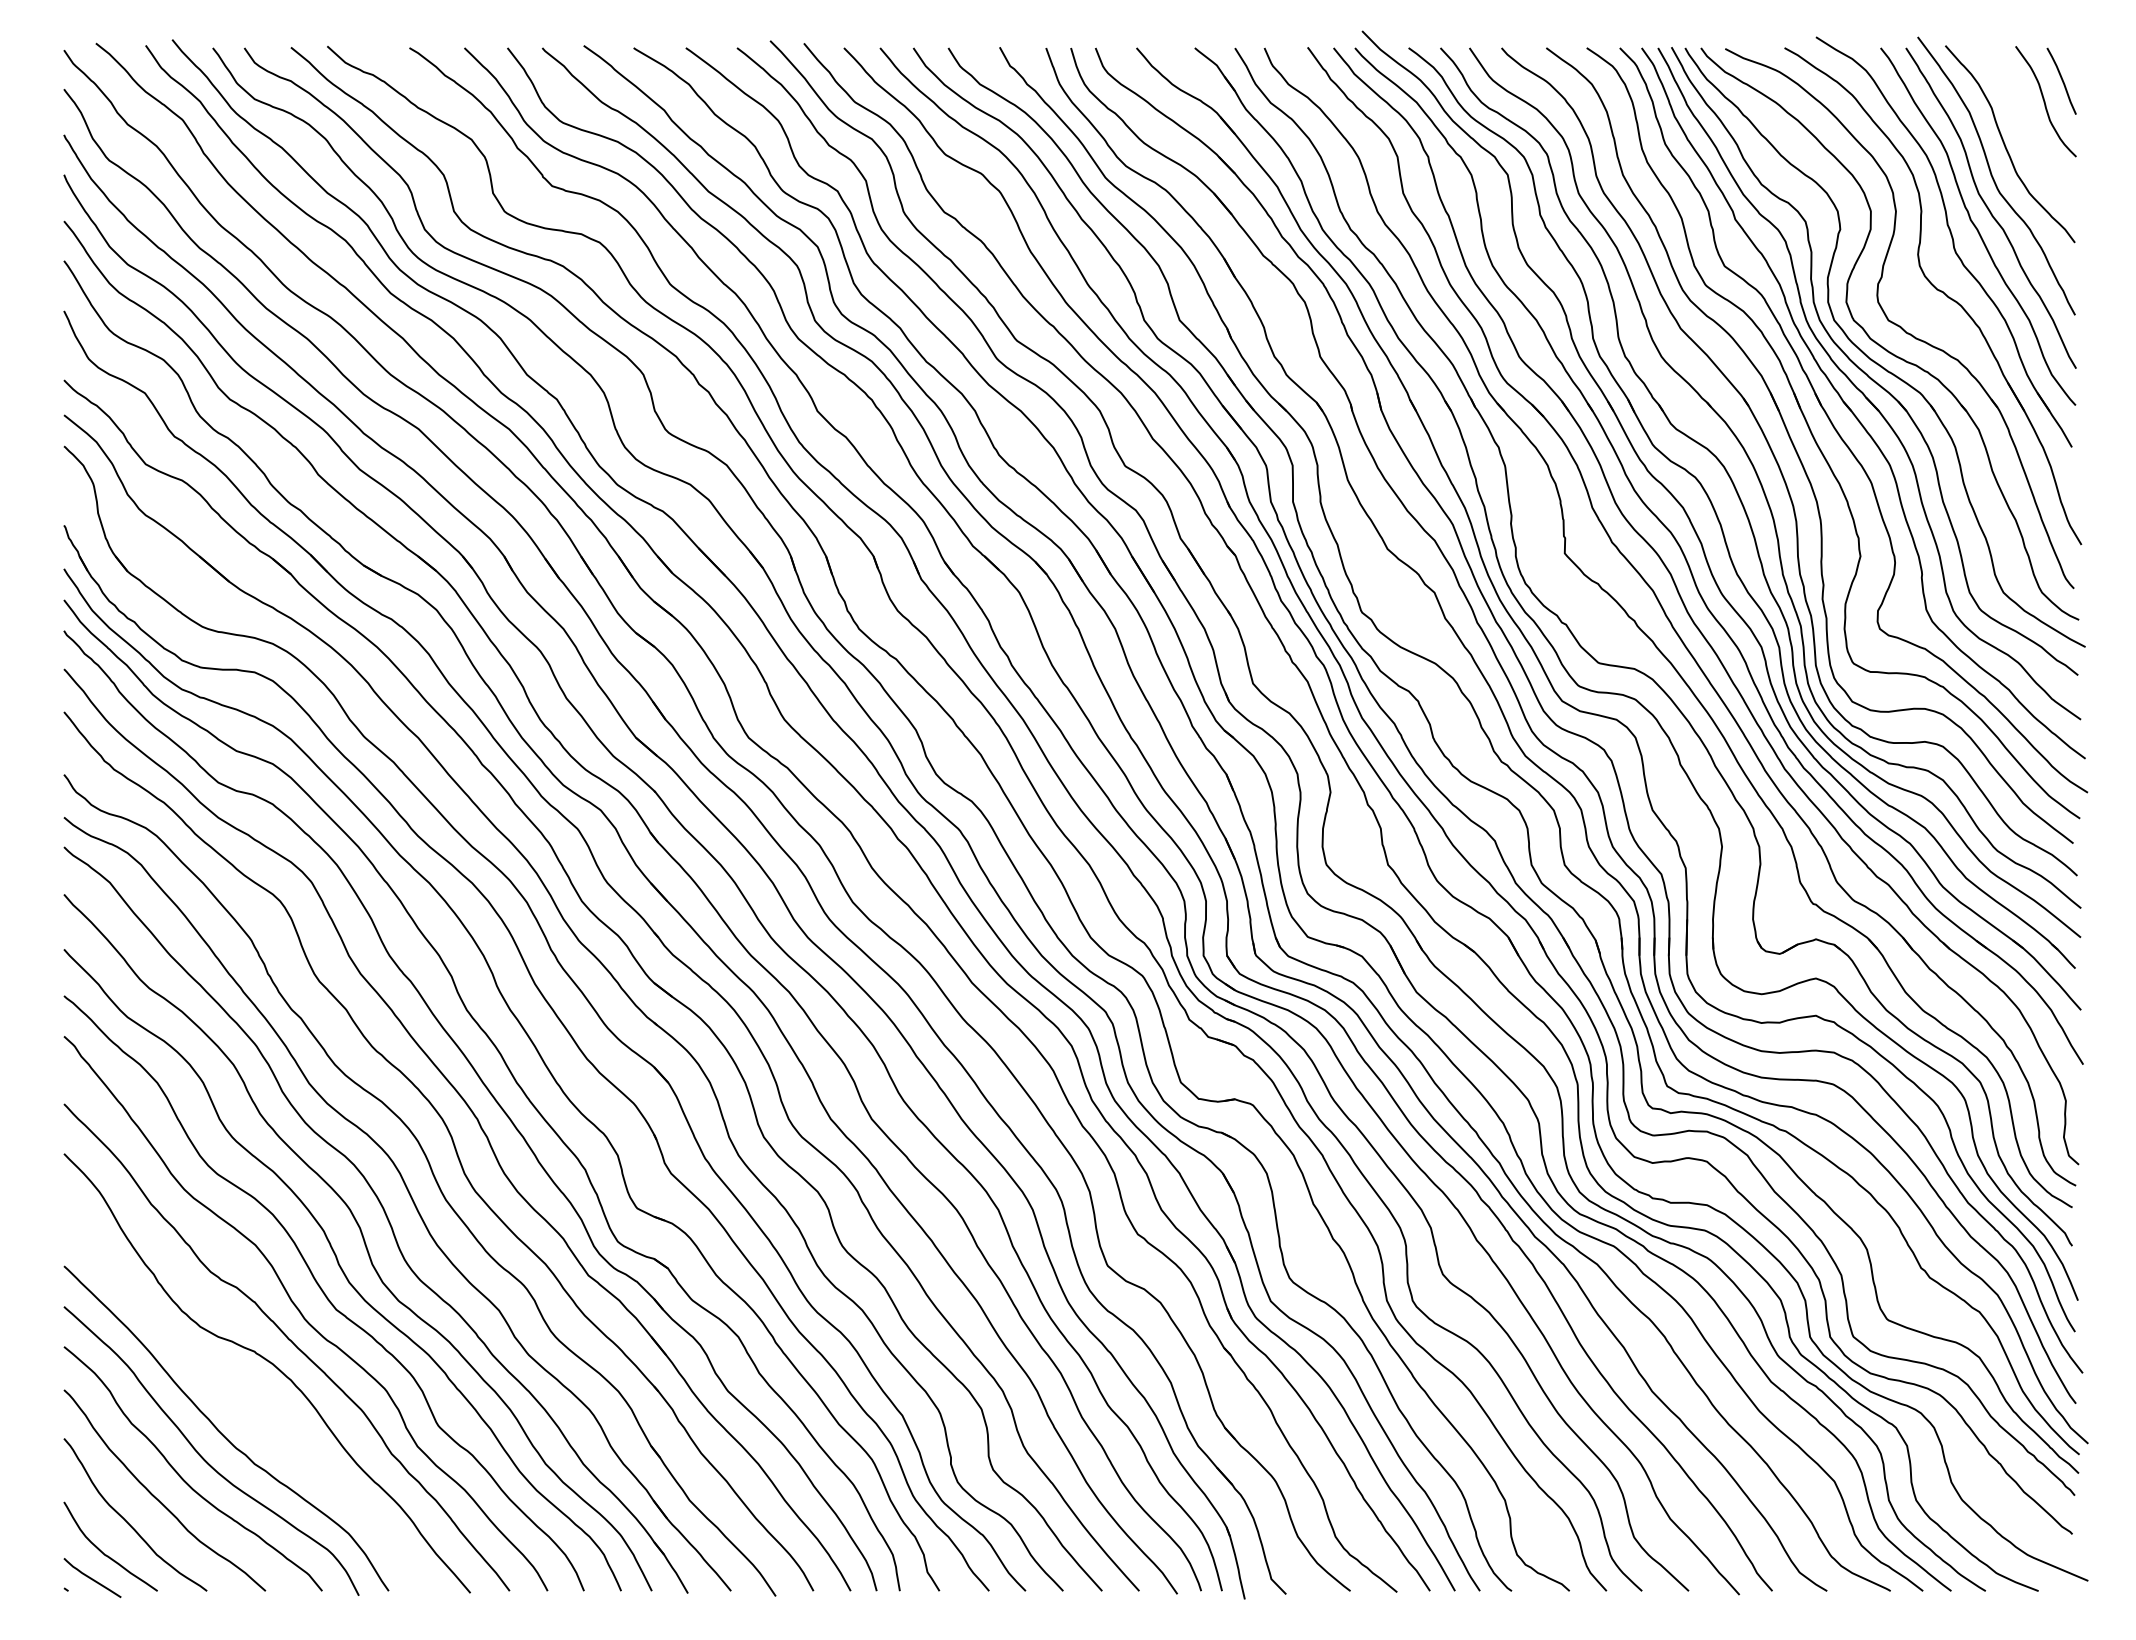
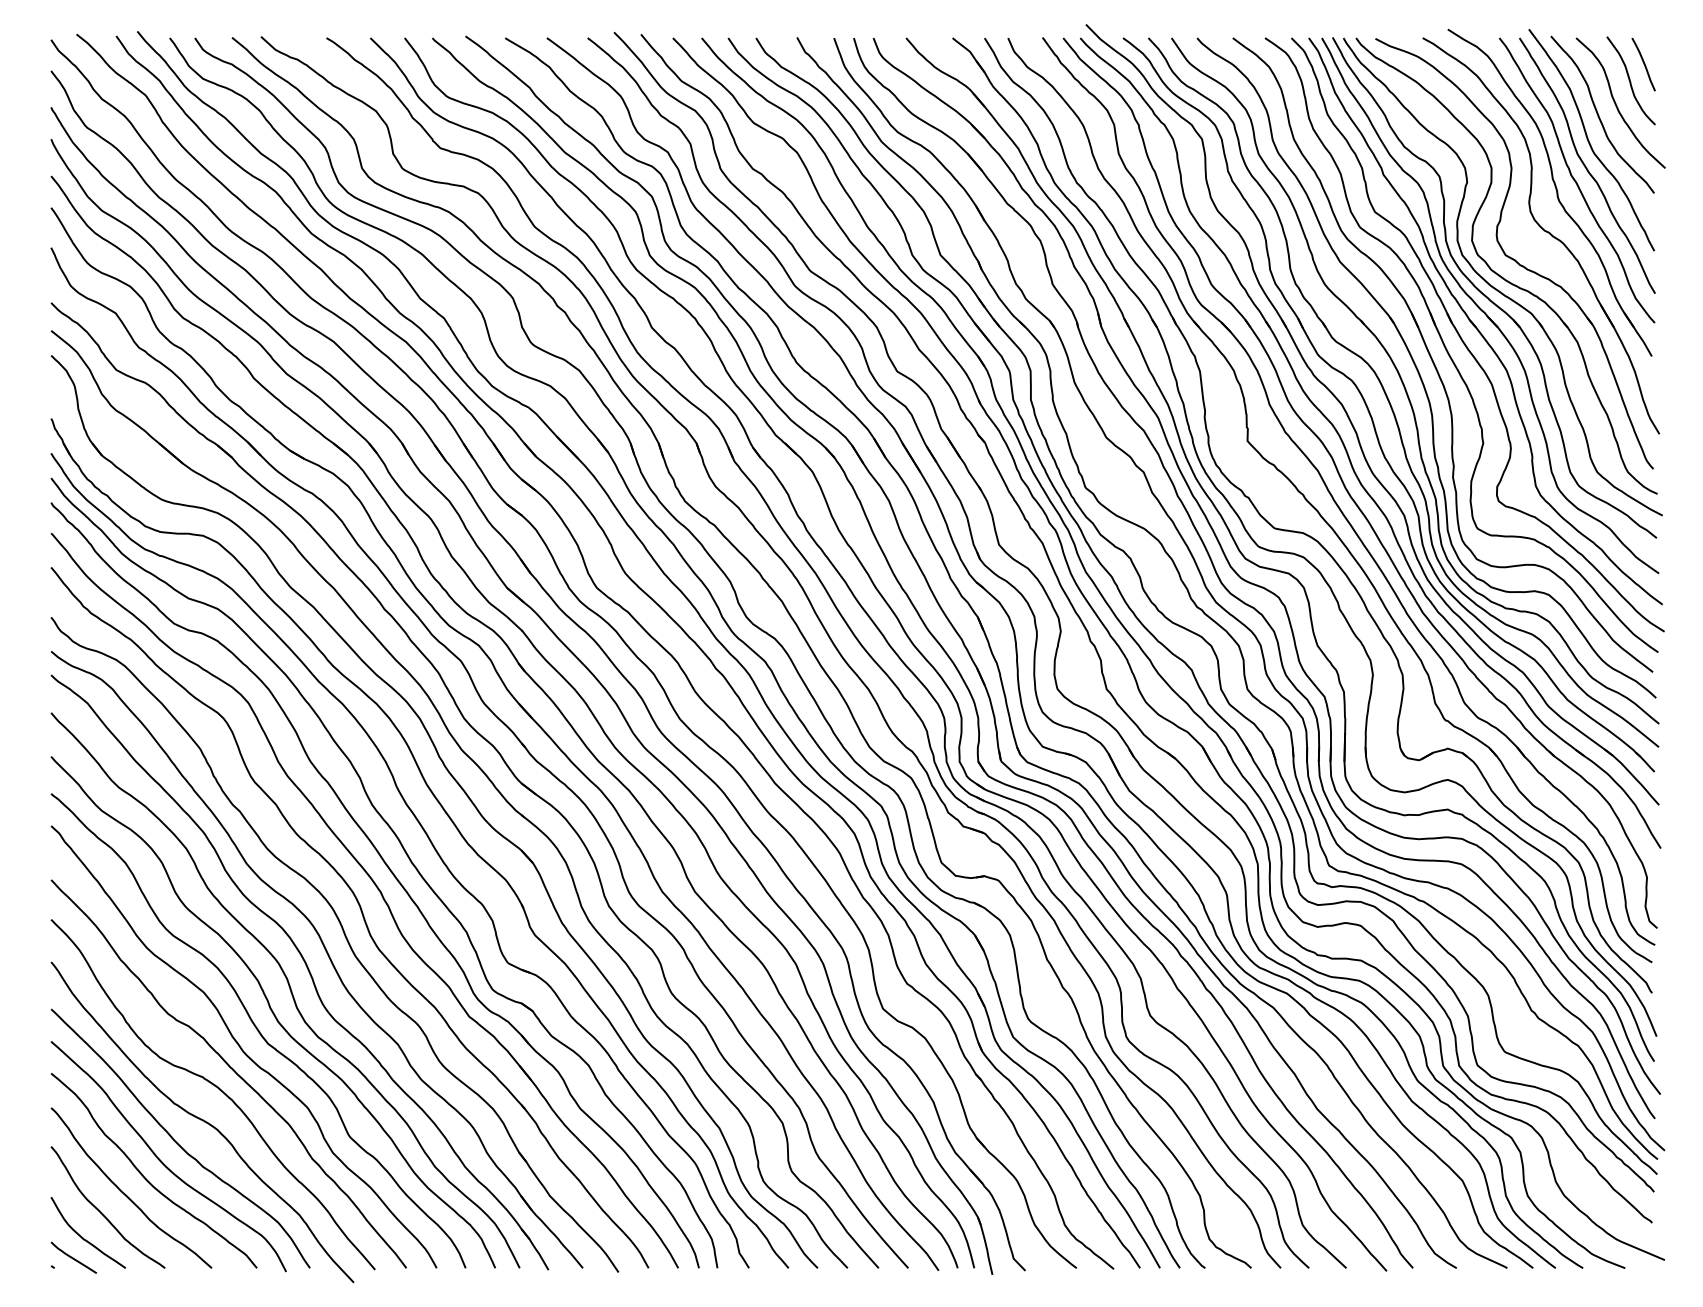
curve: (2028, 132) -> (1617, 105), added
curve: (253, 1406) -> (202, 1121), added

